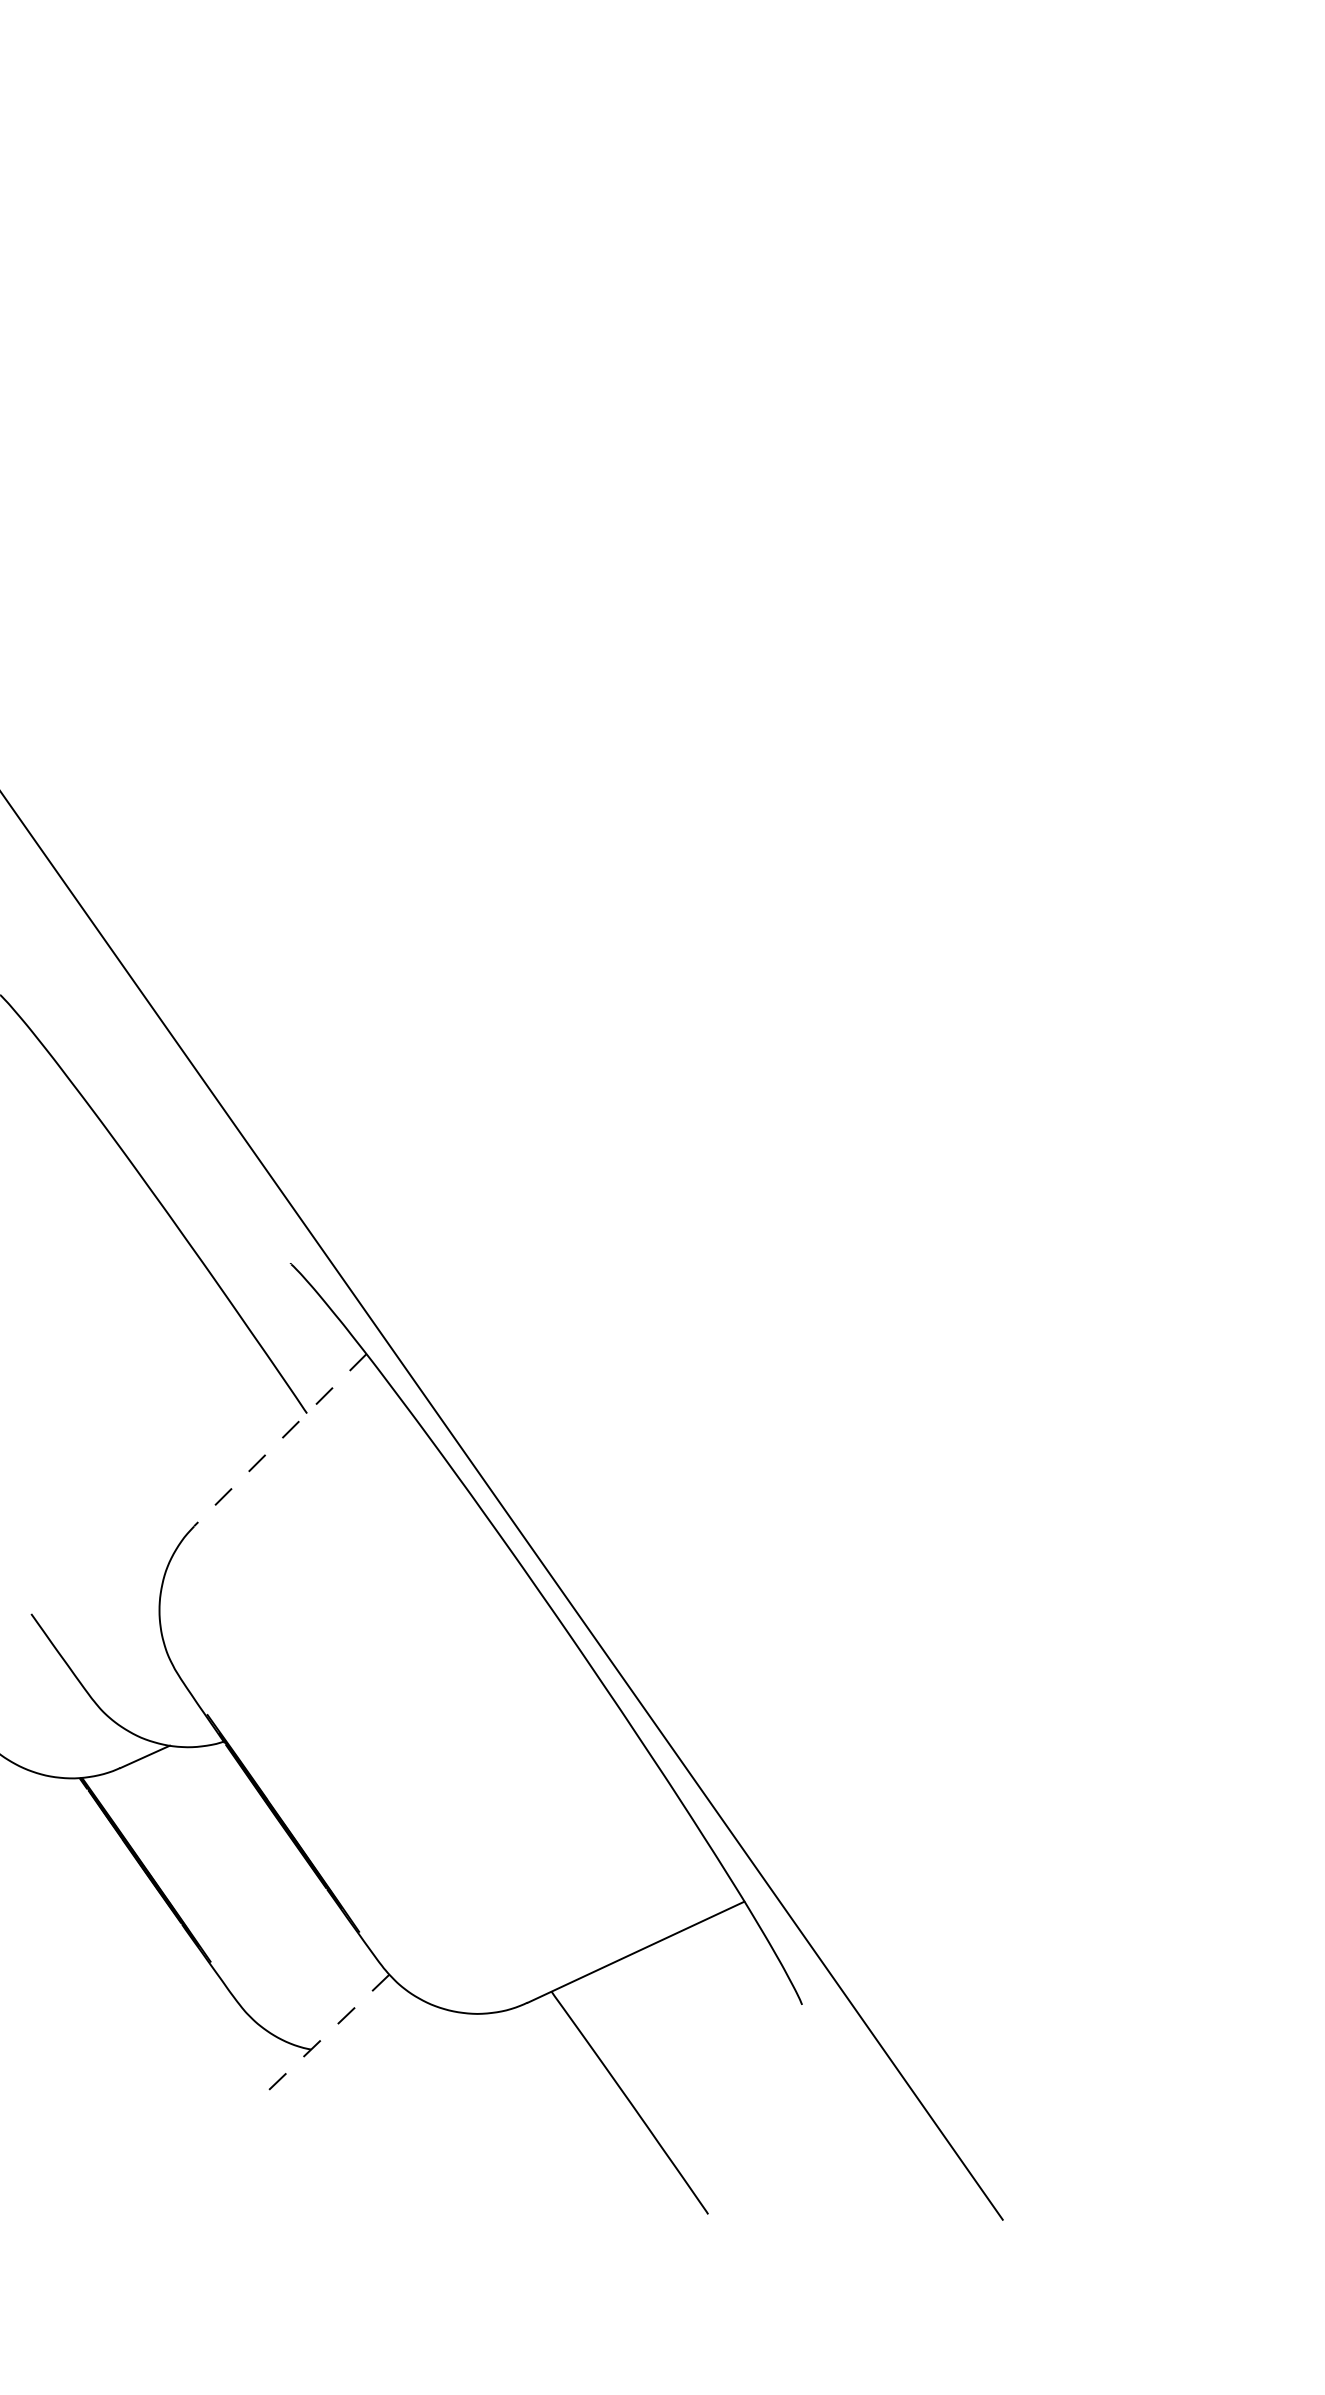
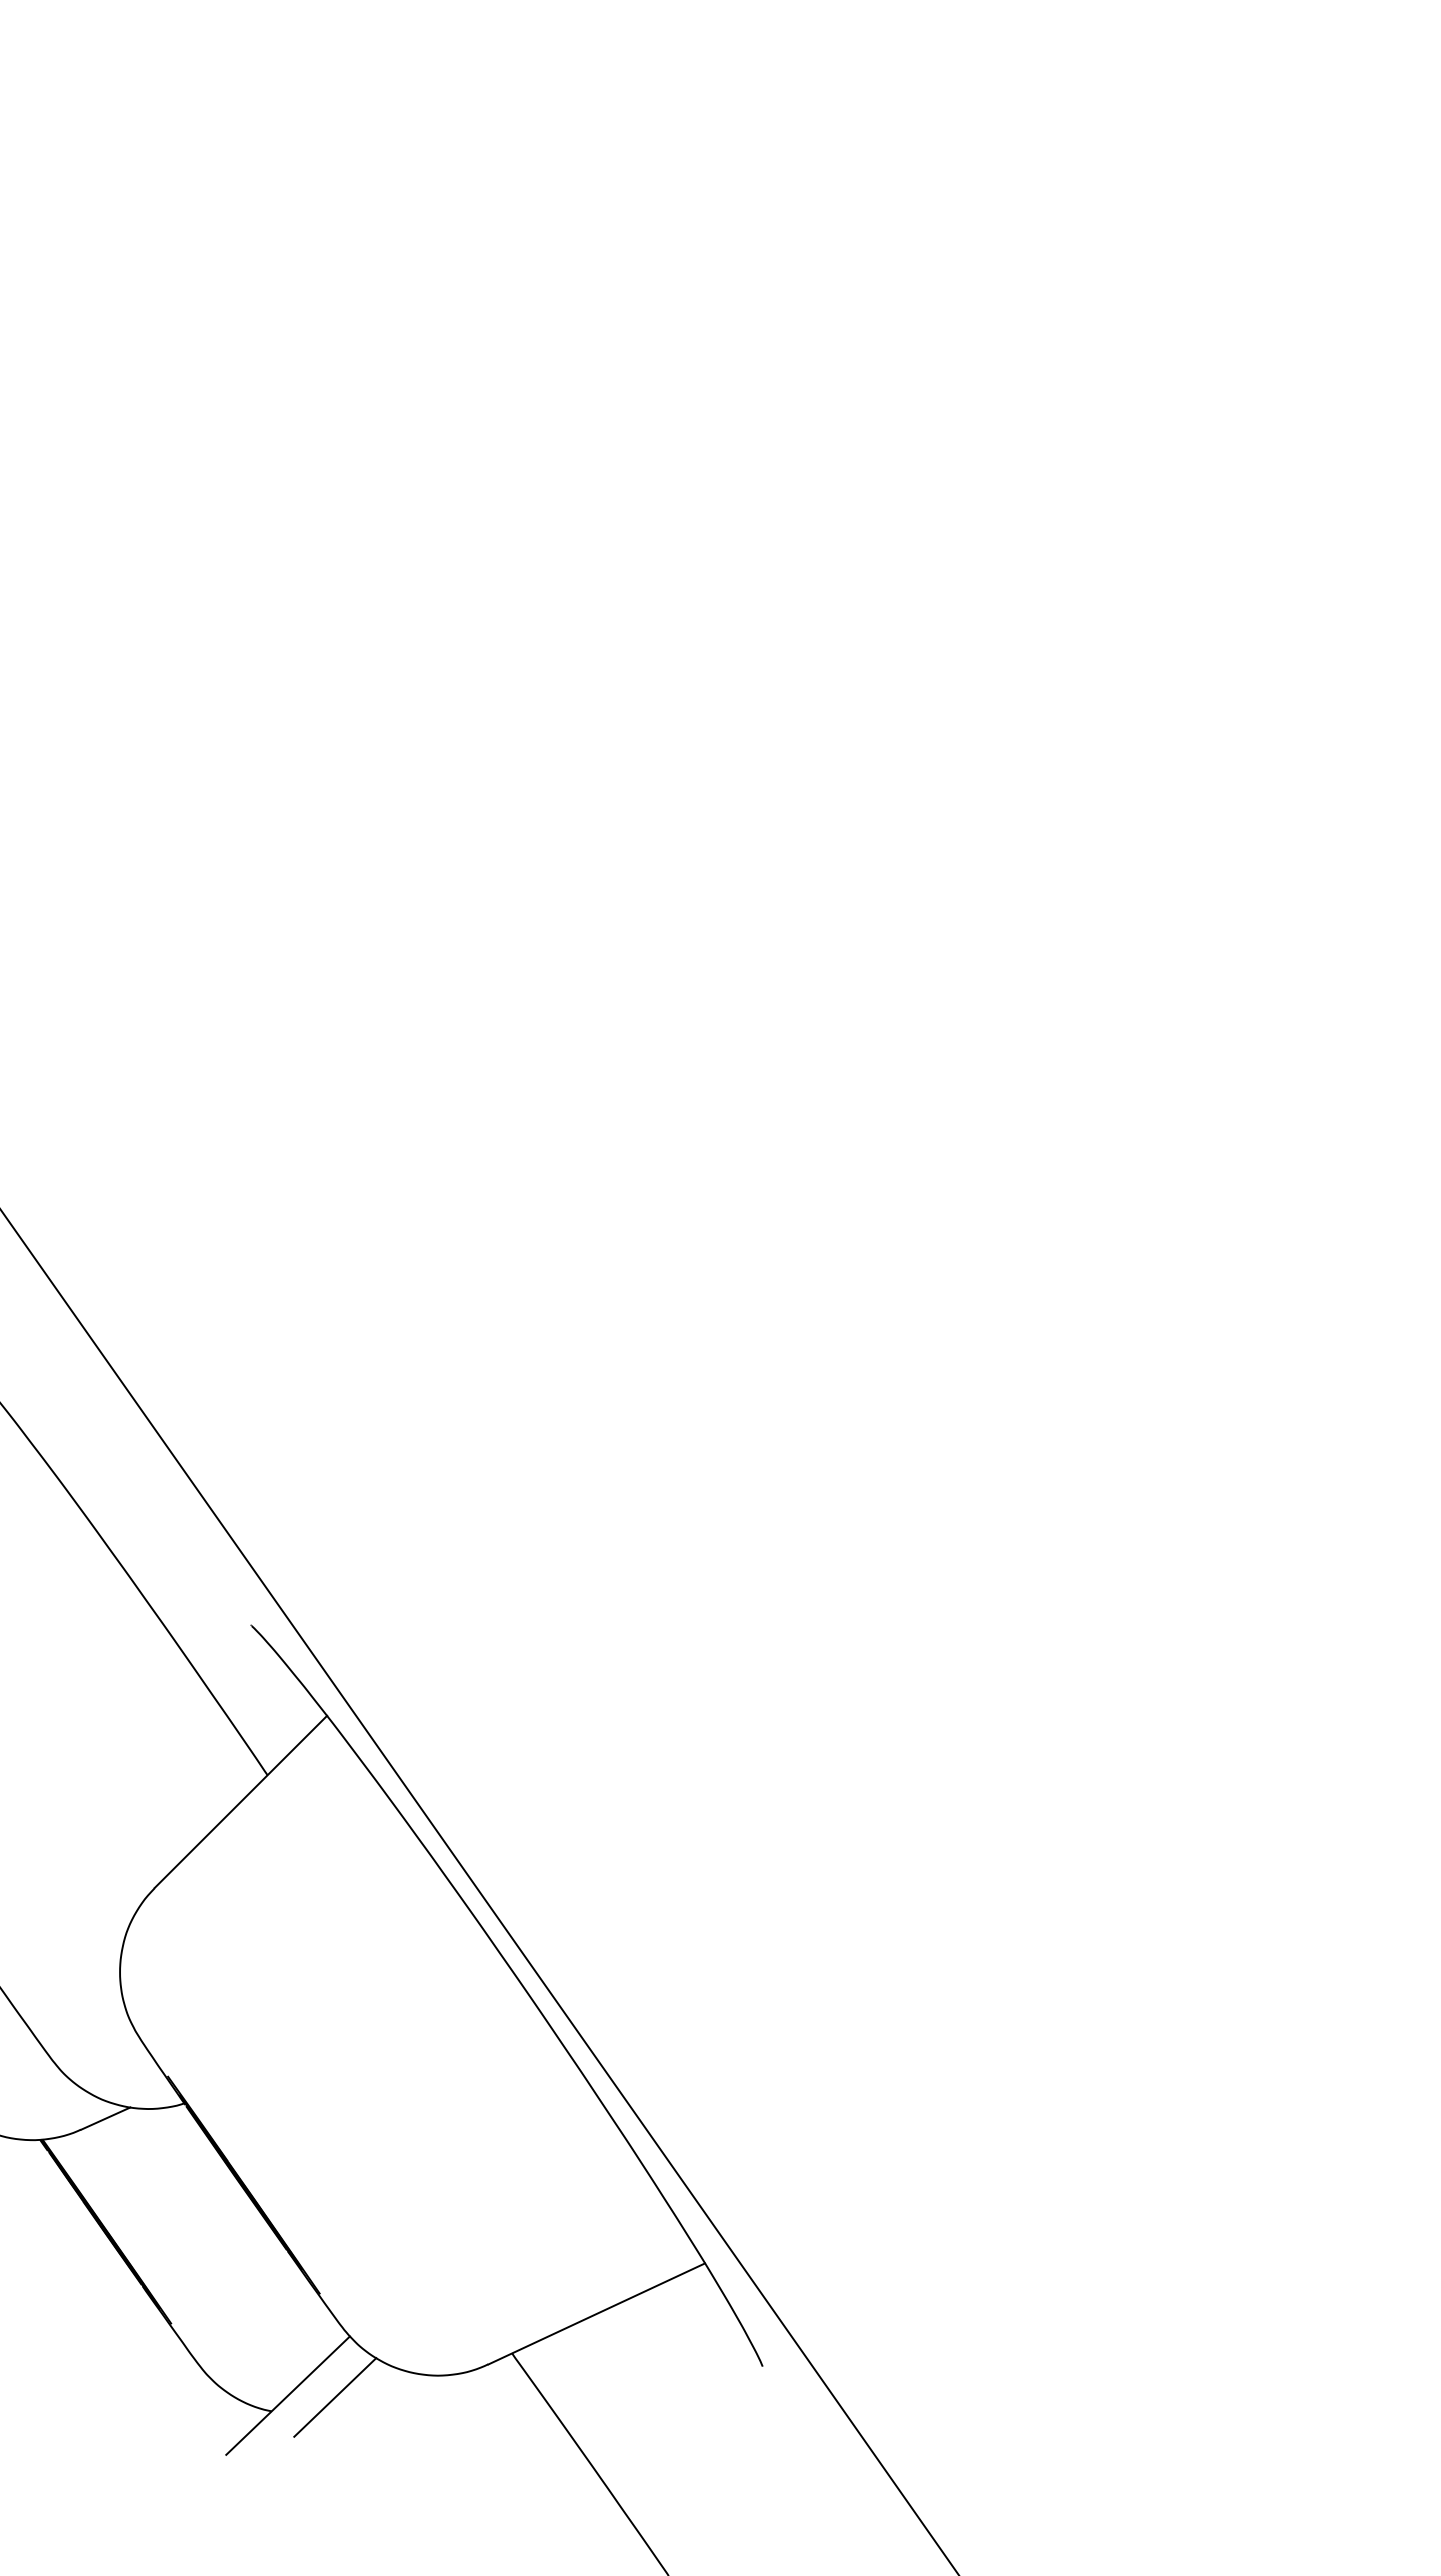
line: (279, 1439) -> (240, 1801), dashed -> solid
line: (327, 2033) -> (288, 2395), dashed -> solid
line: (374, 2035) -> (335, 2397), added

